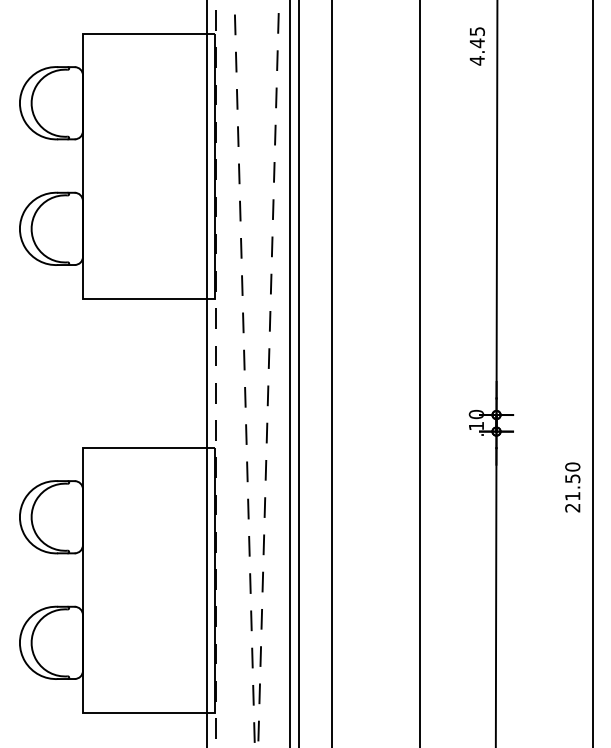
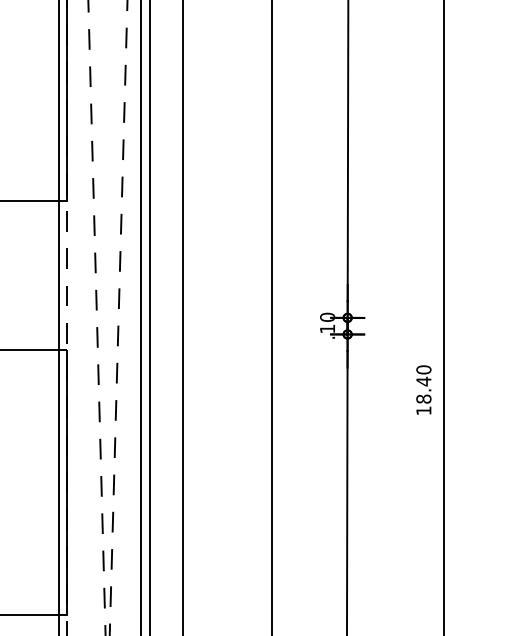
text: (572, 493) -> (423, 396), 21.50 -> 18.40

